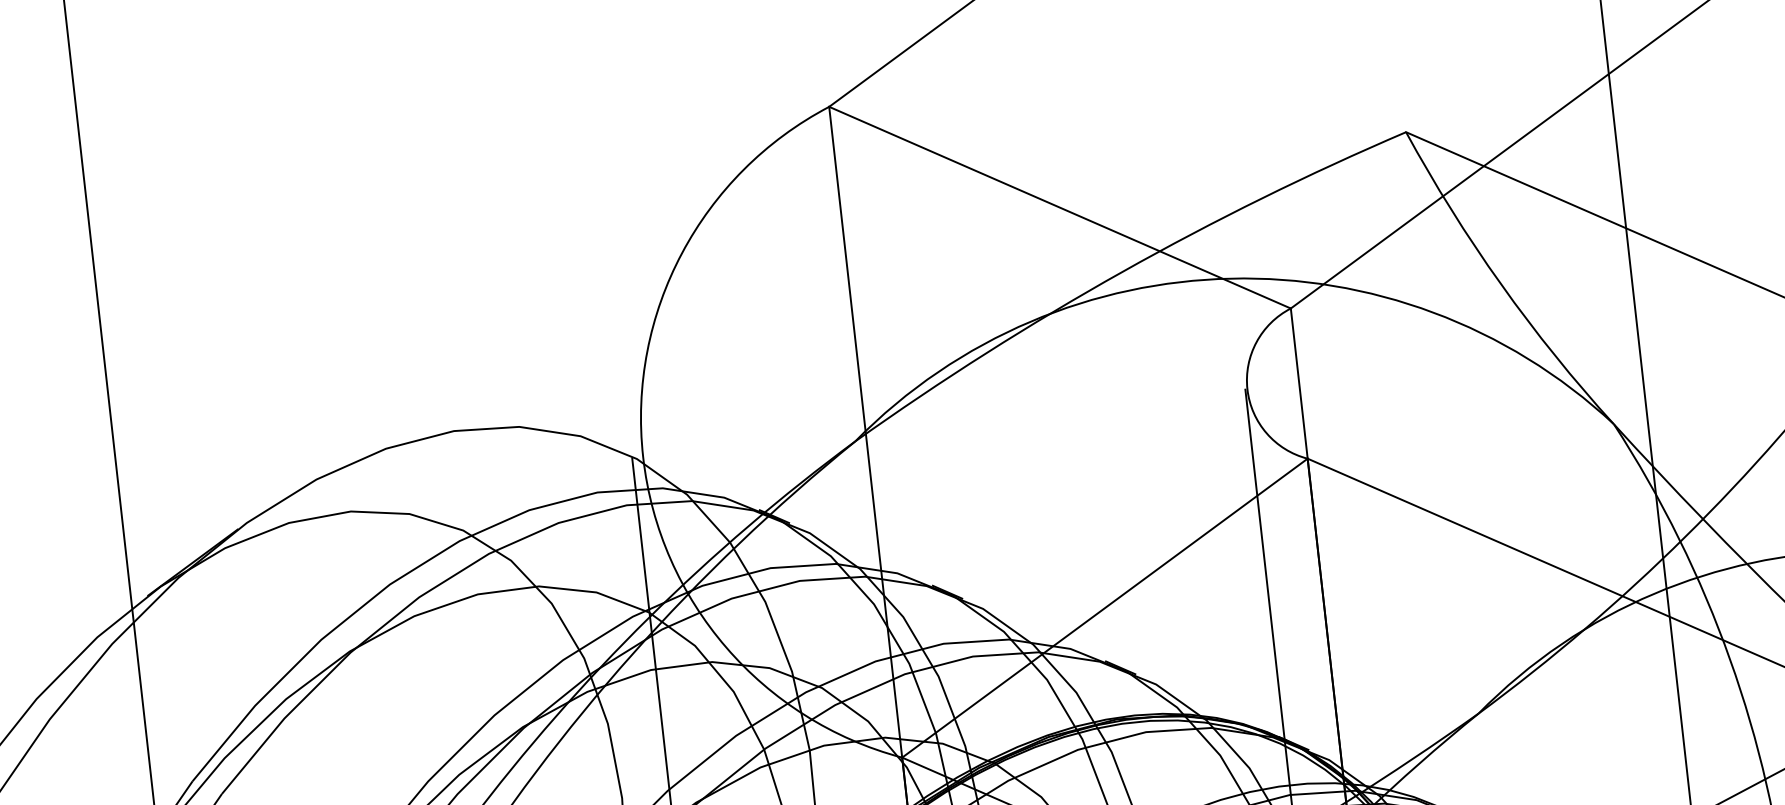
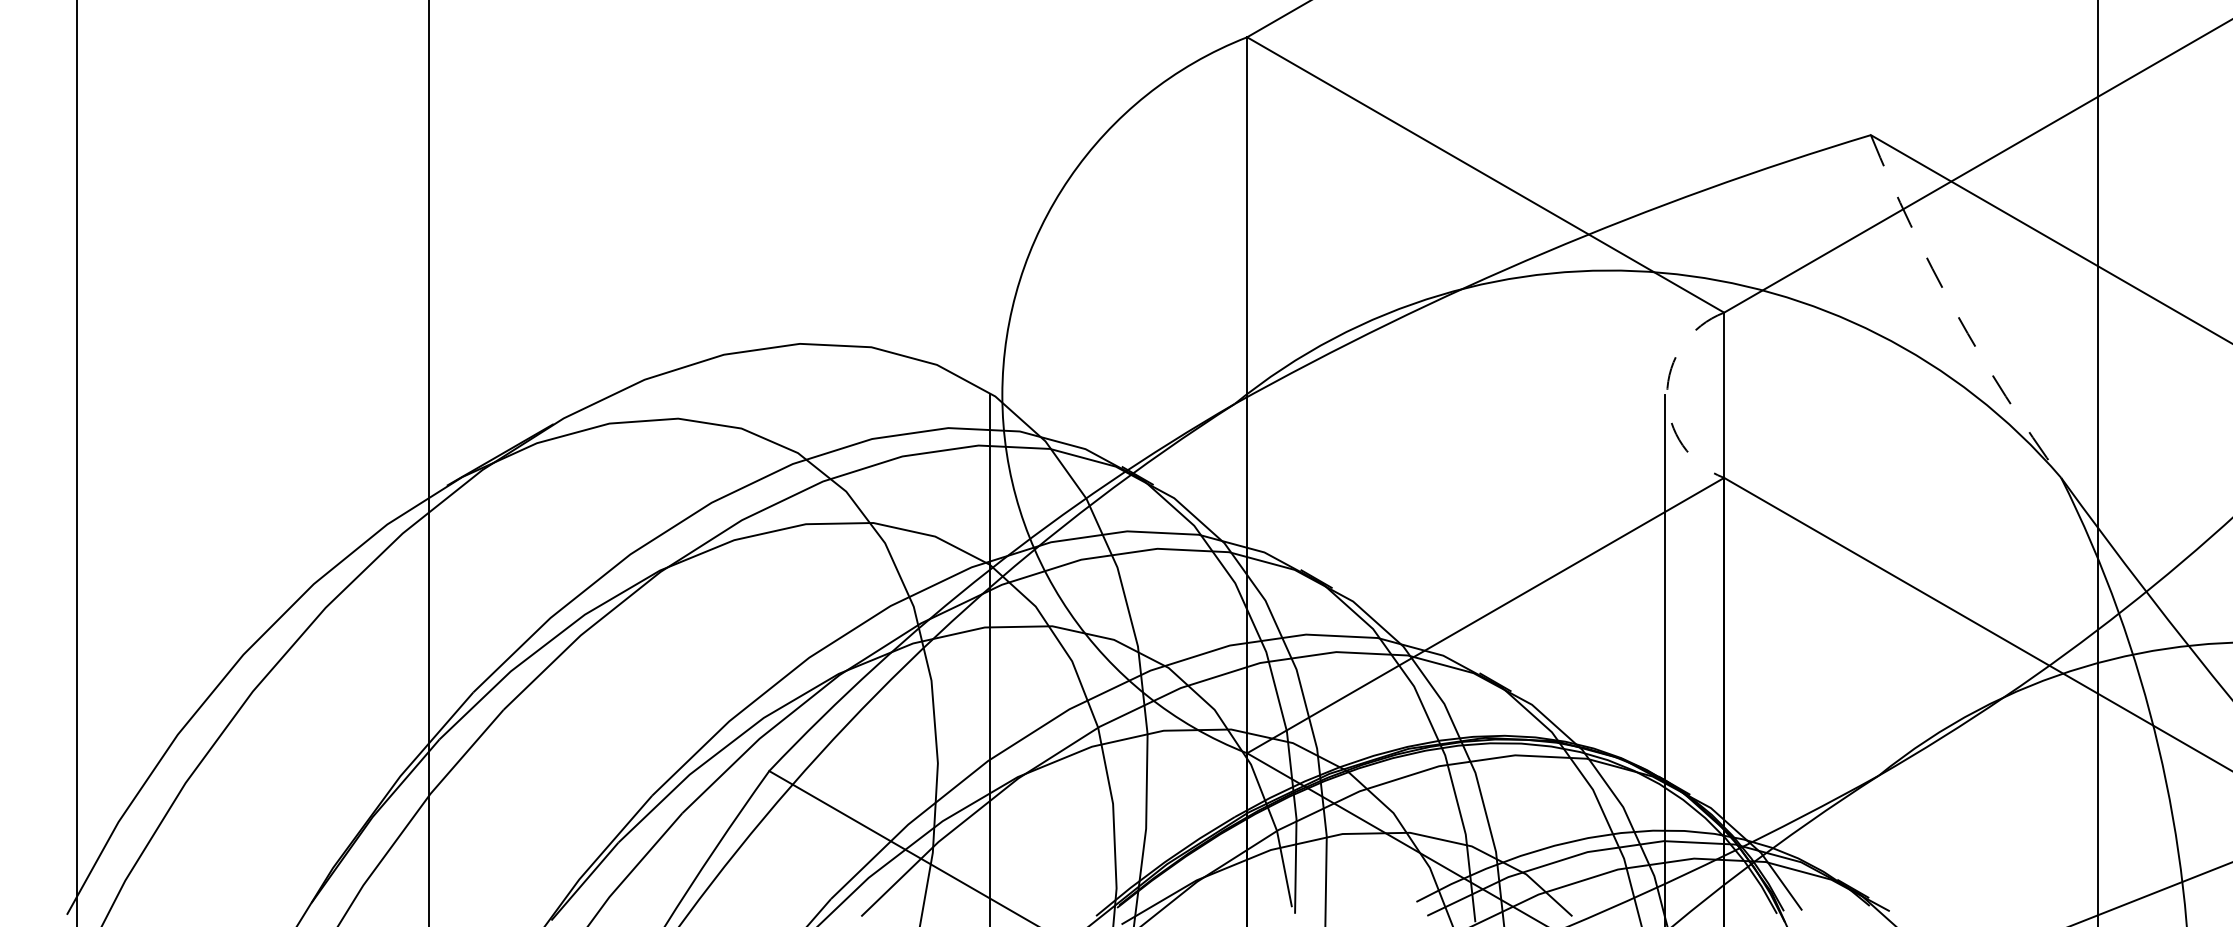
arc: (1501, 284) -> (1955, 312), solid -> dashed
arc: (1247, 389) -> (1667, 395), solid -> dashed

